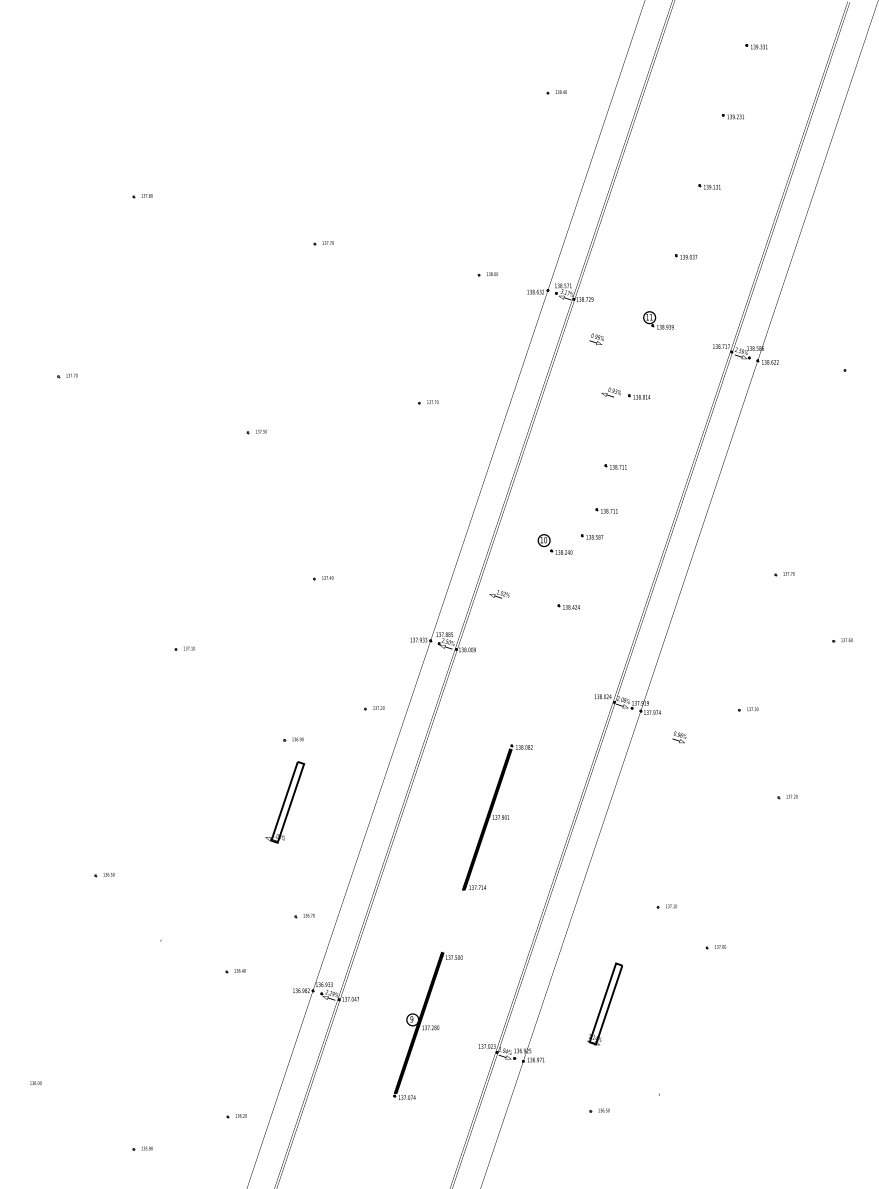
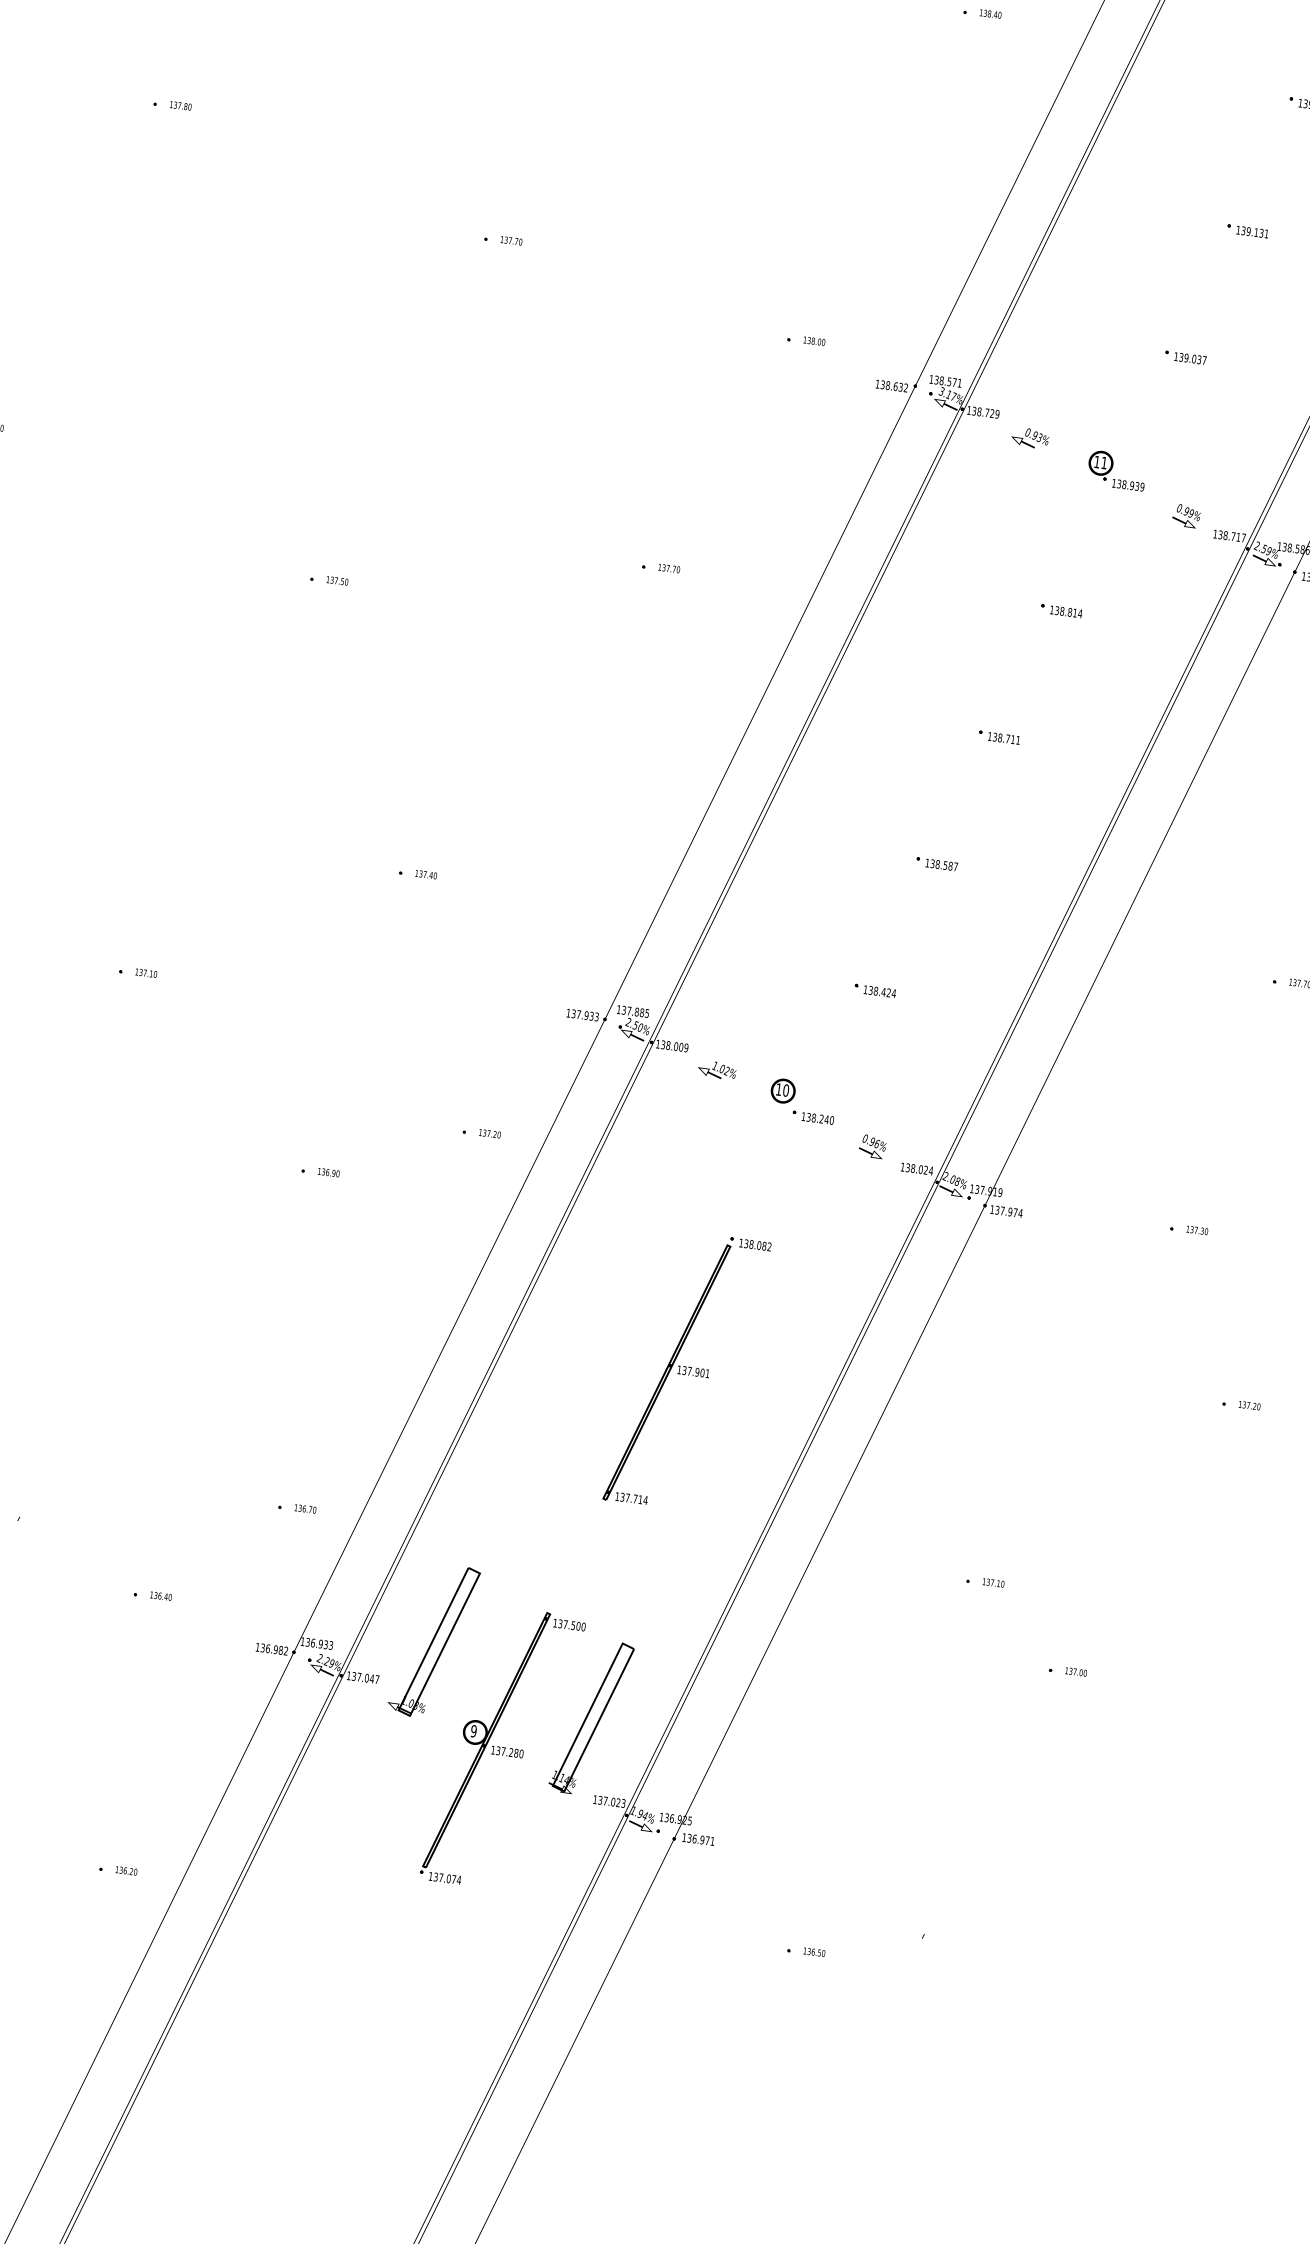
text: (596, 338) -> (1186, 514), moved
text: (610, 392) -> (1029, 437), moved
part: (606, 510) -> (970, 817), removed
part: (554, 544) -> (801, 1101), moved
text: (499, 594) -> (717, 1070), moved
text: (679, 737) -> (872, 1147), moved
part: (285, 802) -> (434, 1641), moved
part: (605, 1003) -> (592, 1716), moved

